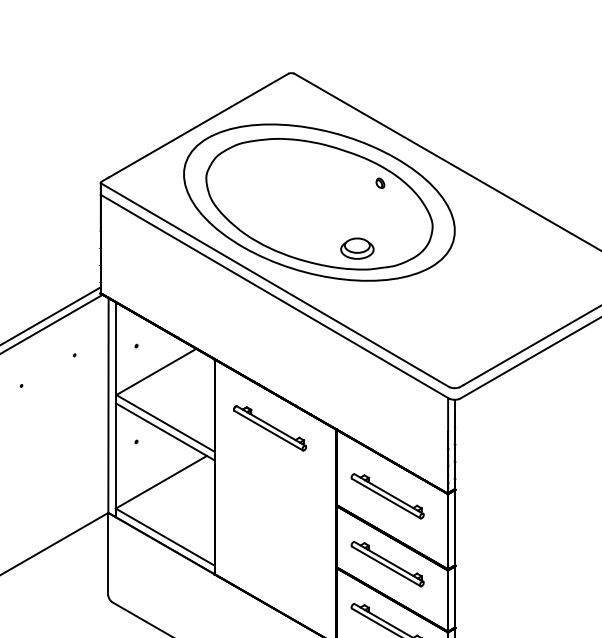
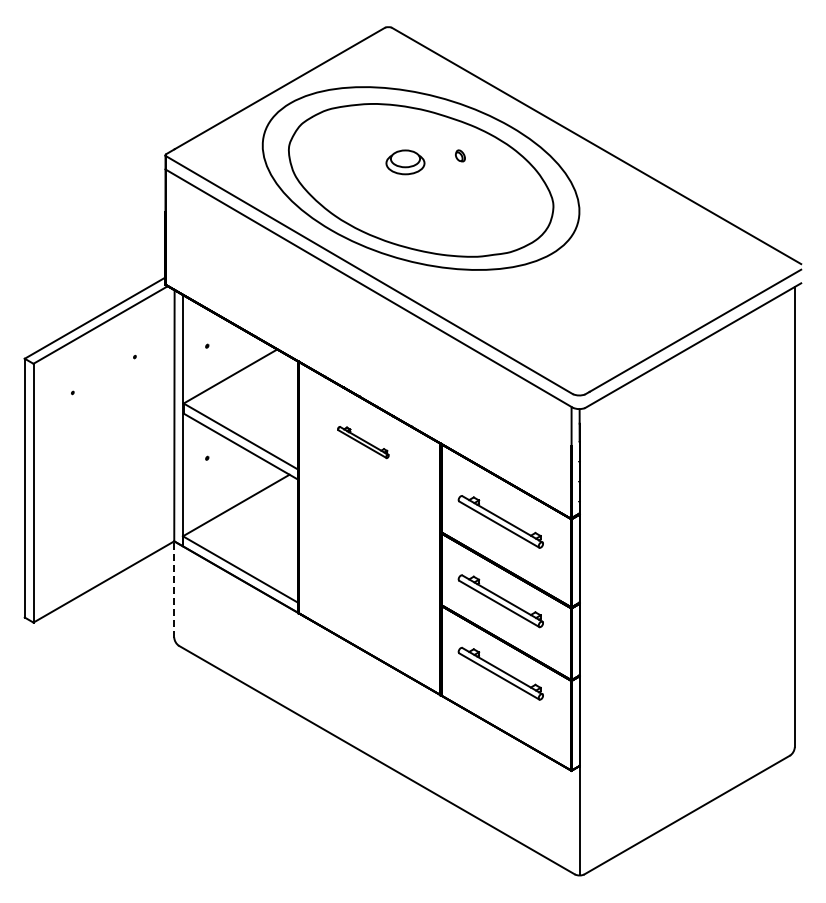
part: (380, 182) -> (460, 155), moved
part: (357, 248) -> (405, 162), moved
part: (270, 428) -> (363, 442), size x0.6
line: (108, 553) -> (174, 588), solid -> dashed

